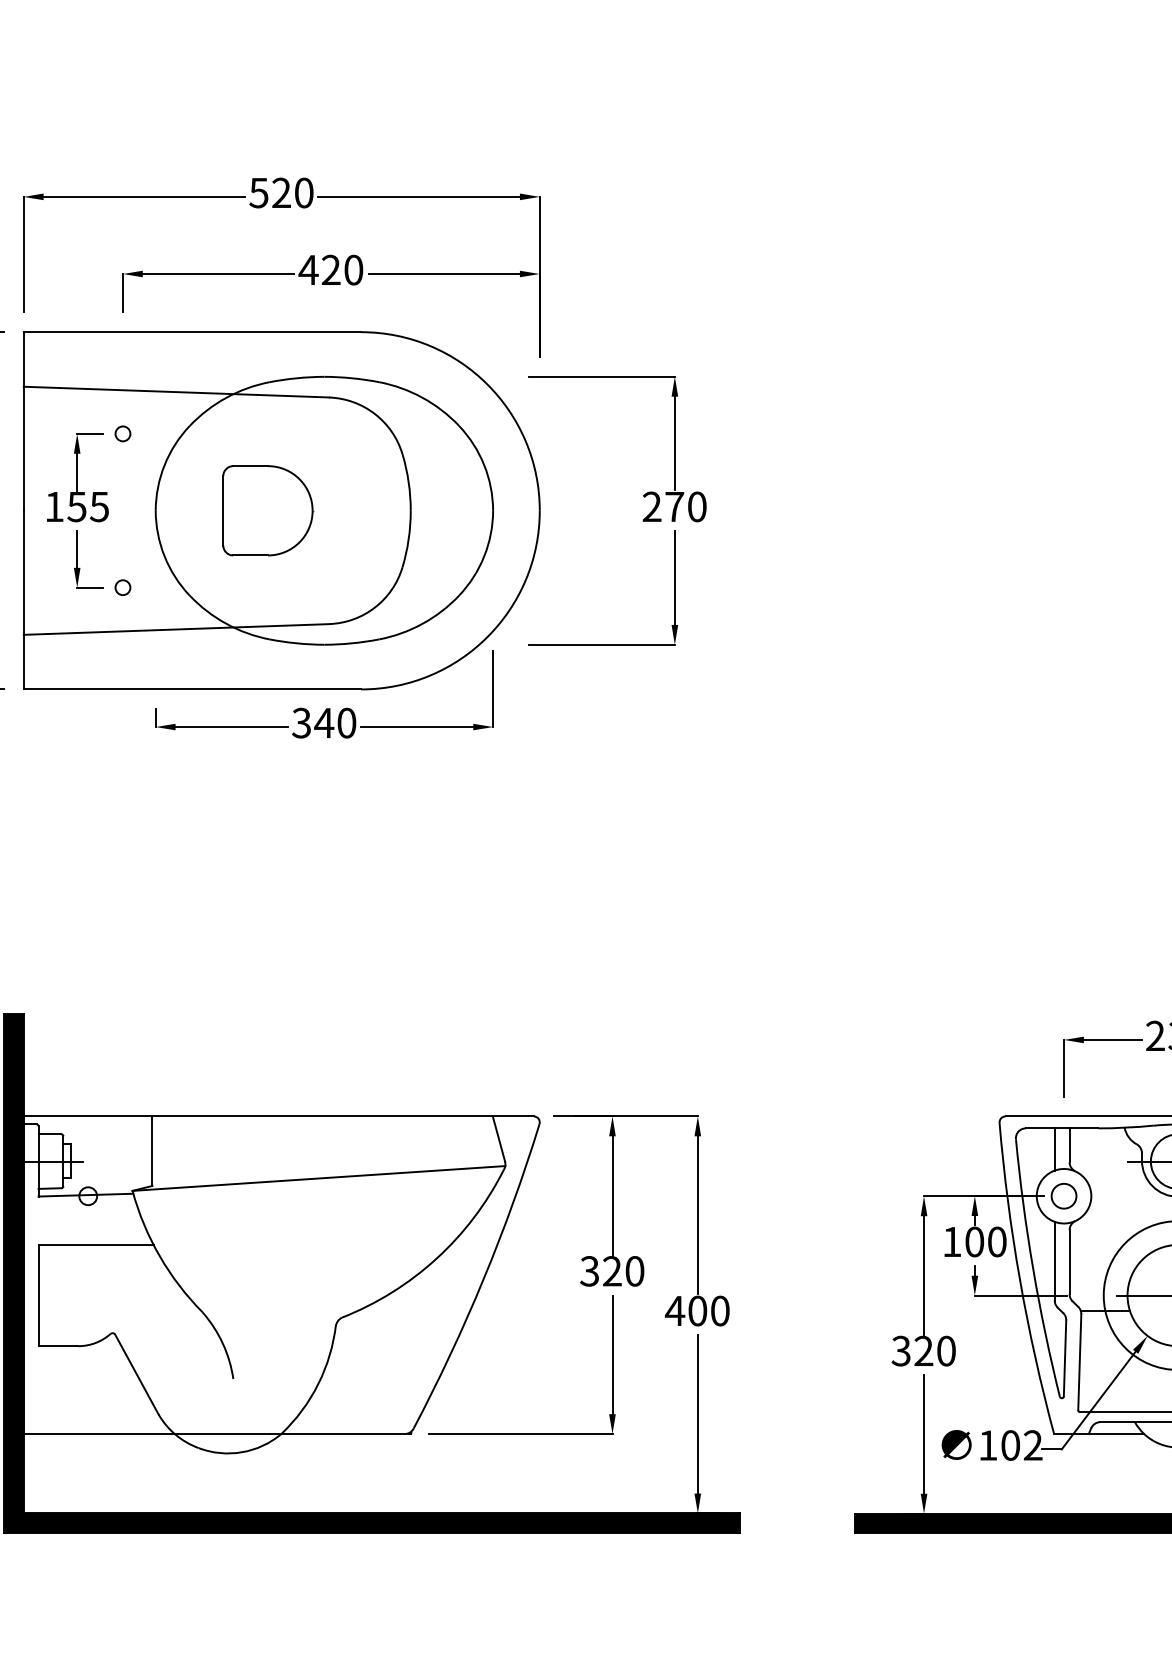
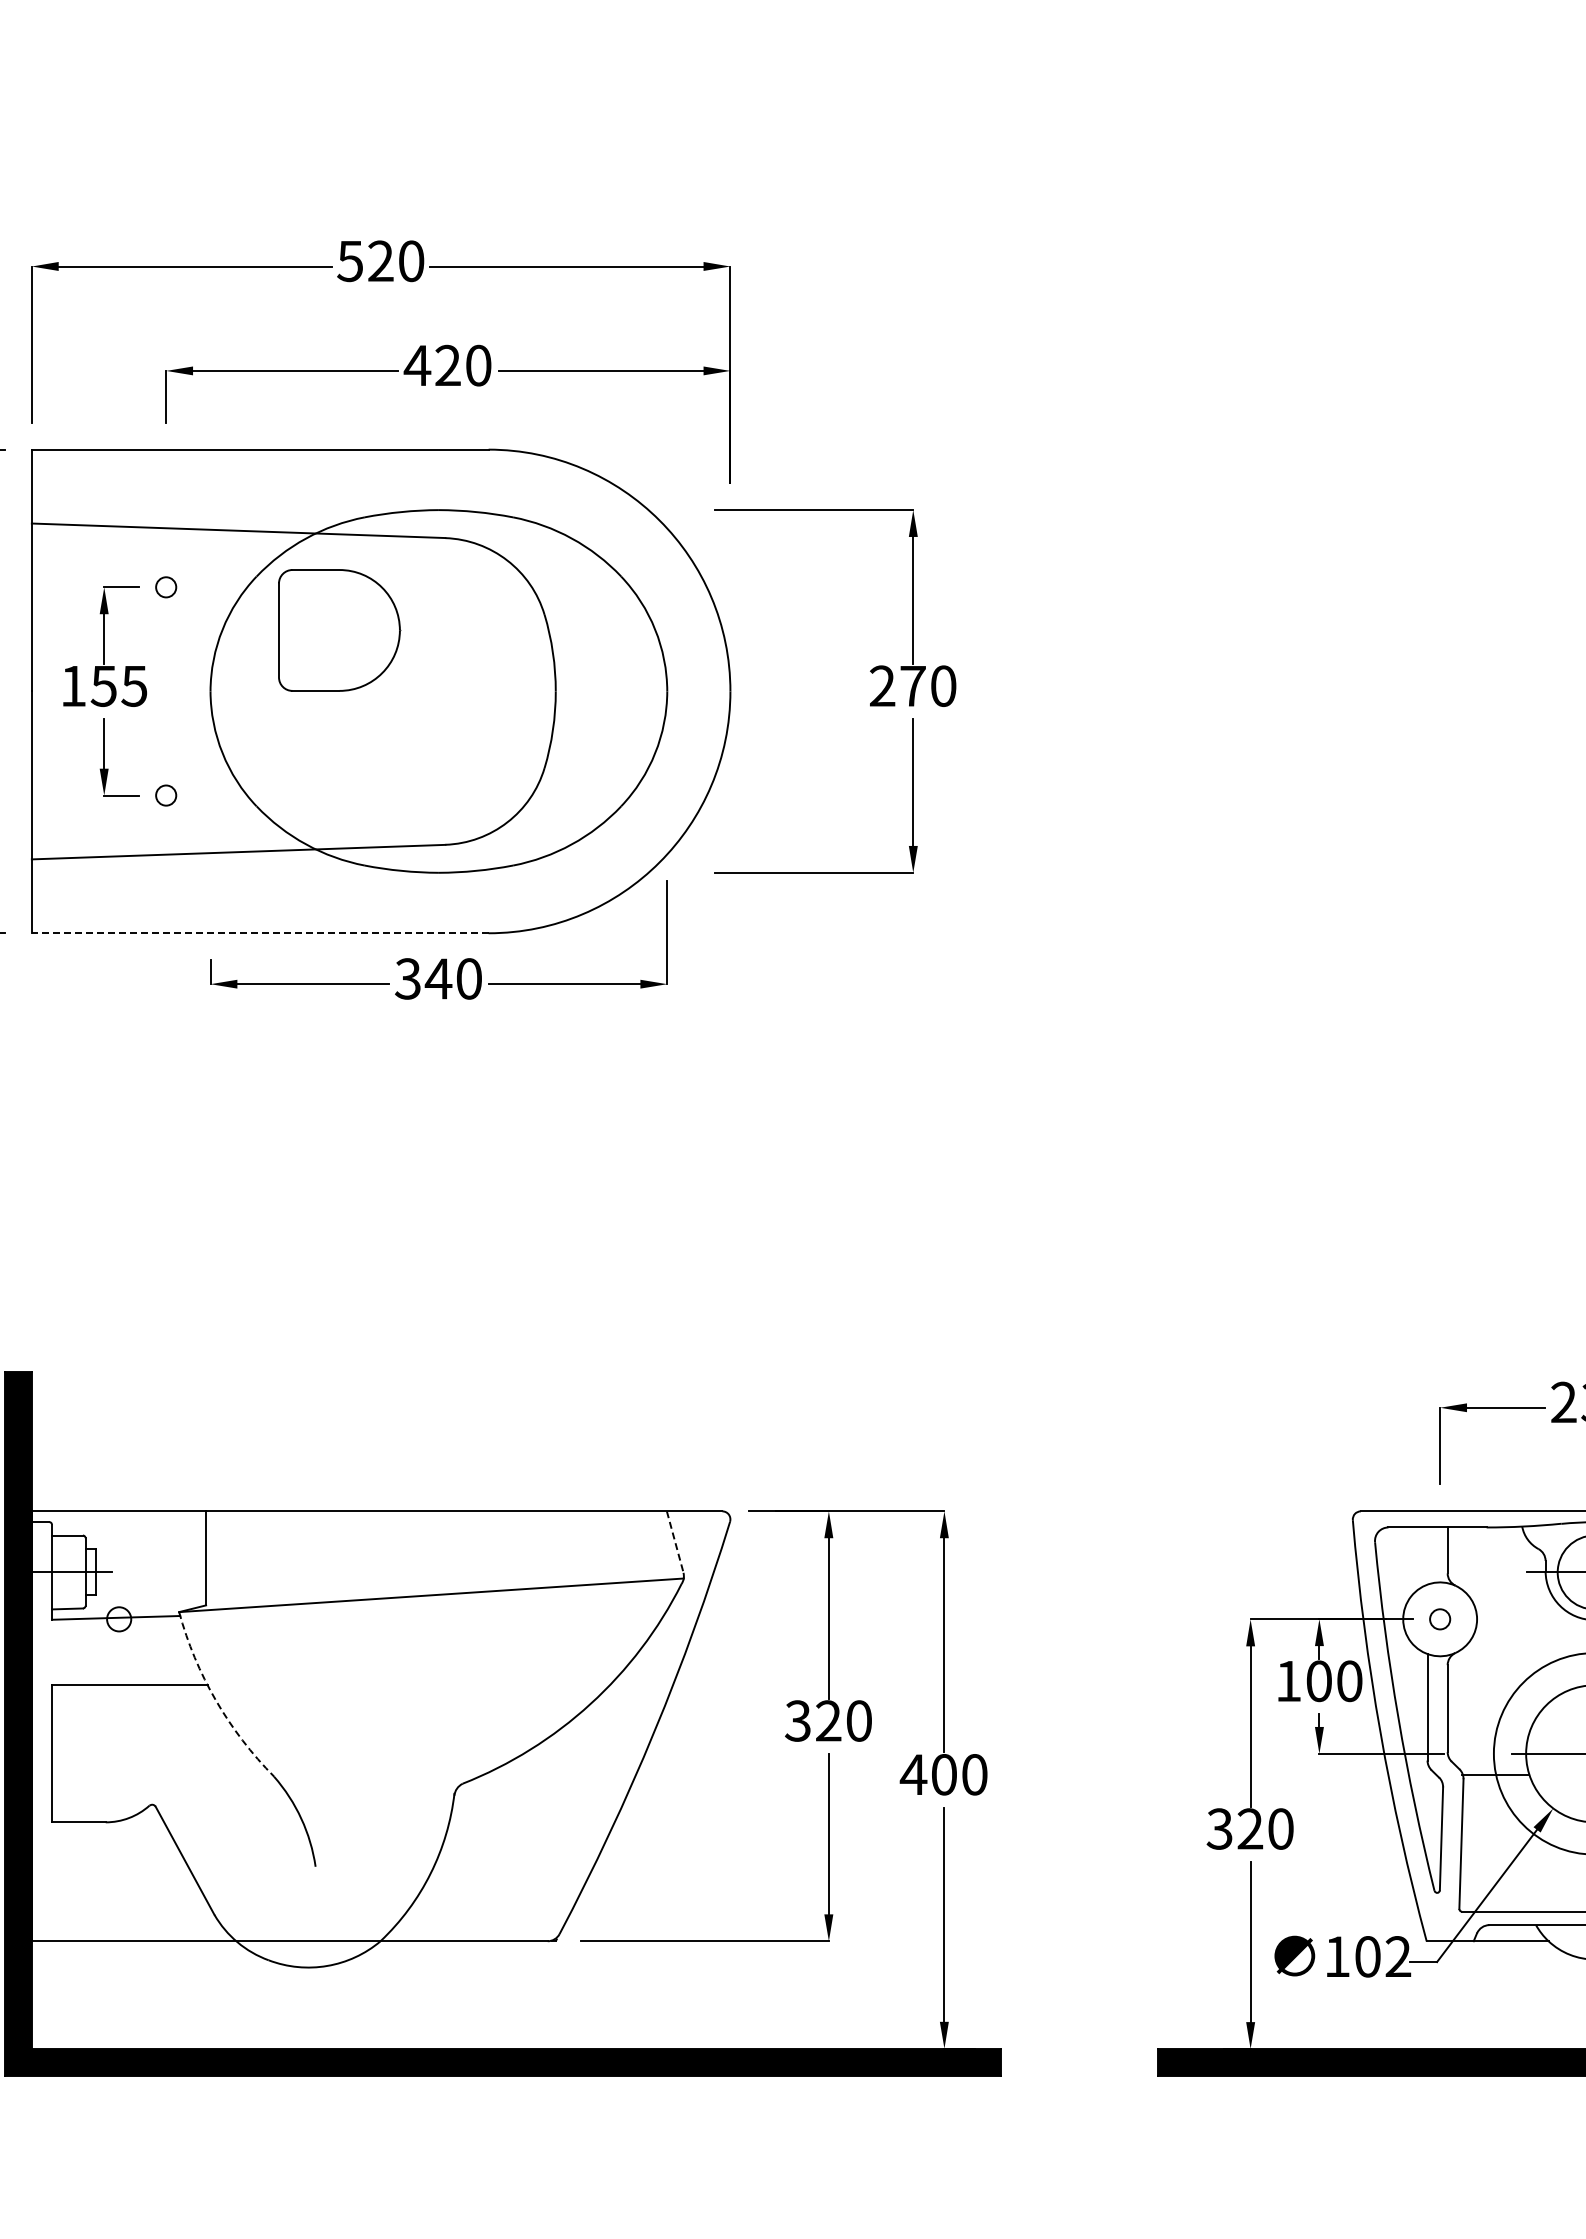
part: (267, 510) -> (339, 630), moved
line: (191, 689) -> (259, 933), solid -> dashed
line: (499, 1139) -> (675, 1542), solid -> dashed
line: (1054, 1149) -> (1427, 1555), removed
circle: (1063, 1196) -> (1439, 1619), size x0.6
arc: (160, 1256) -> (216, 1700), solid -> dashed

